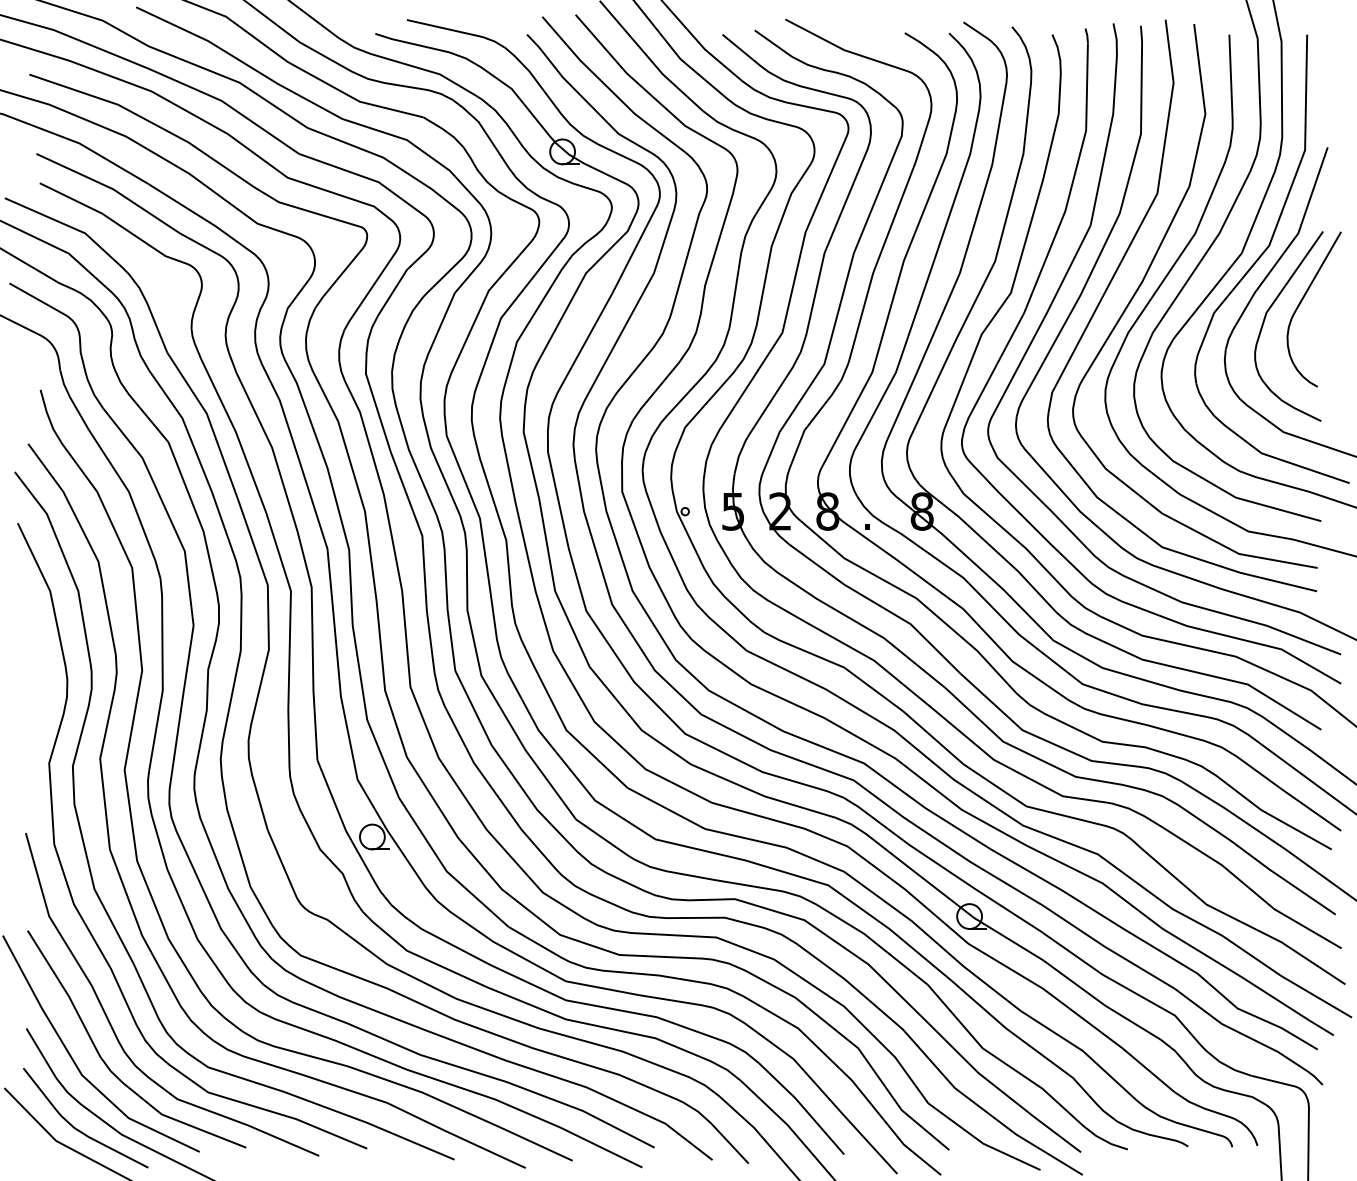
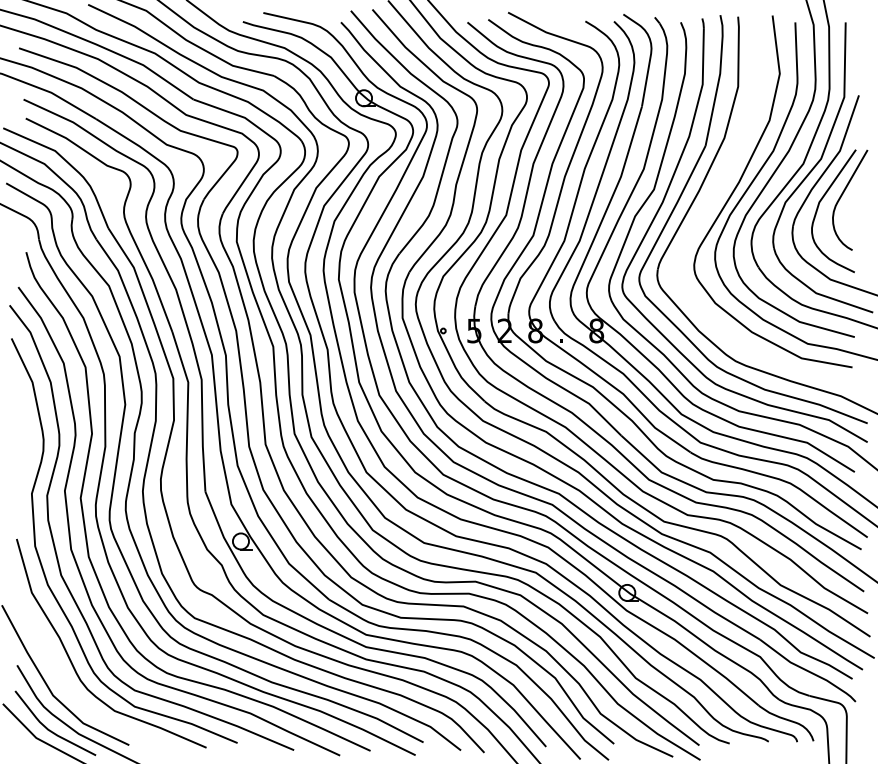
curve: (1116, 274) -> (722, 177), removed
curve: (105, 1061) -> (68, 686), removed

